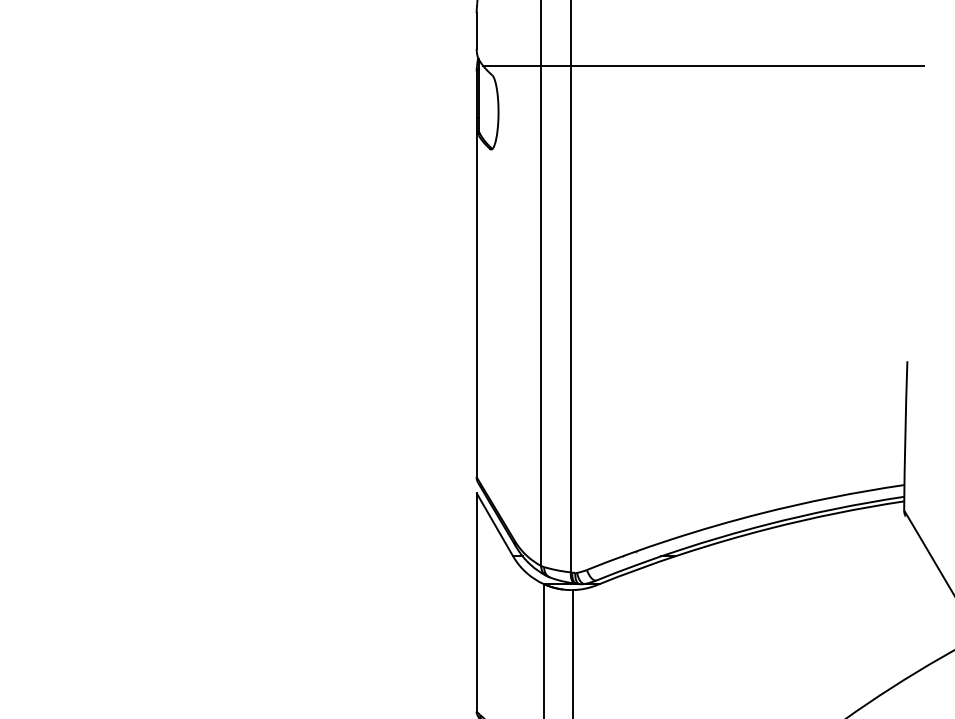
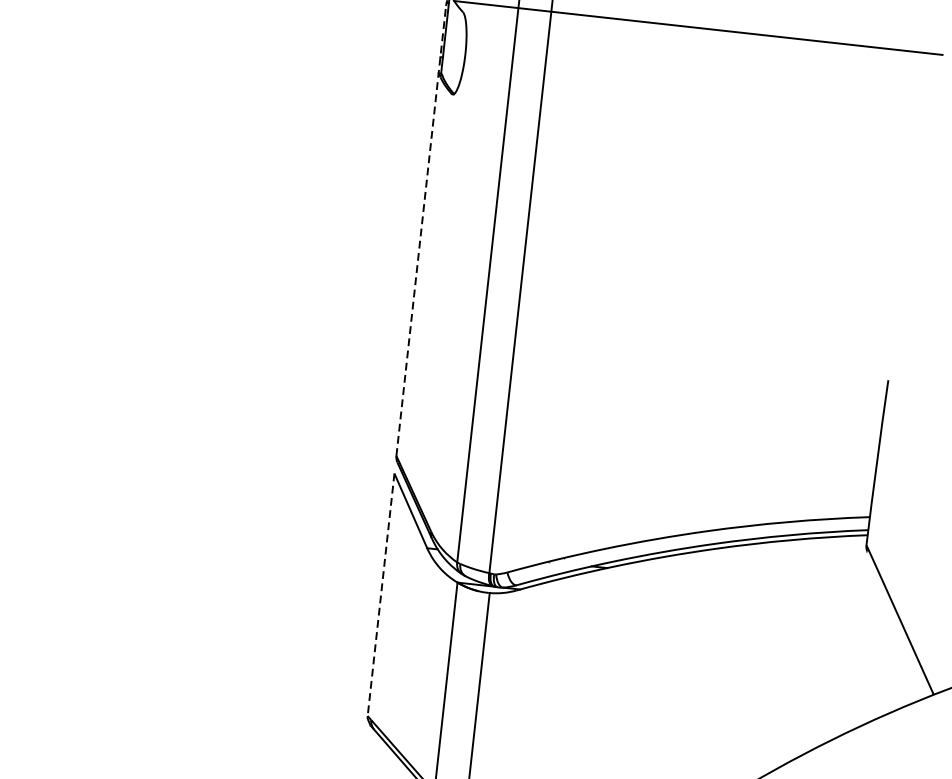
line: (476, 274) -> (421, 231), solid -> dashed
line: (476, 602) -> (380, 594), solid -> dashed

